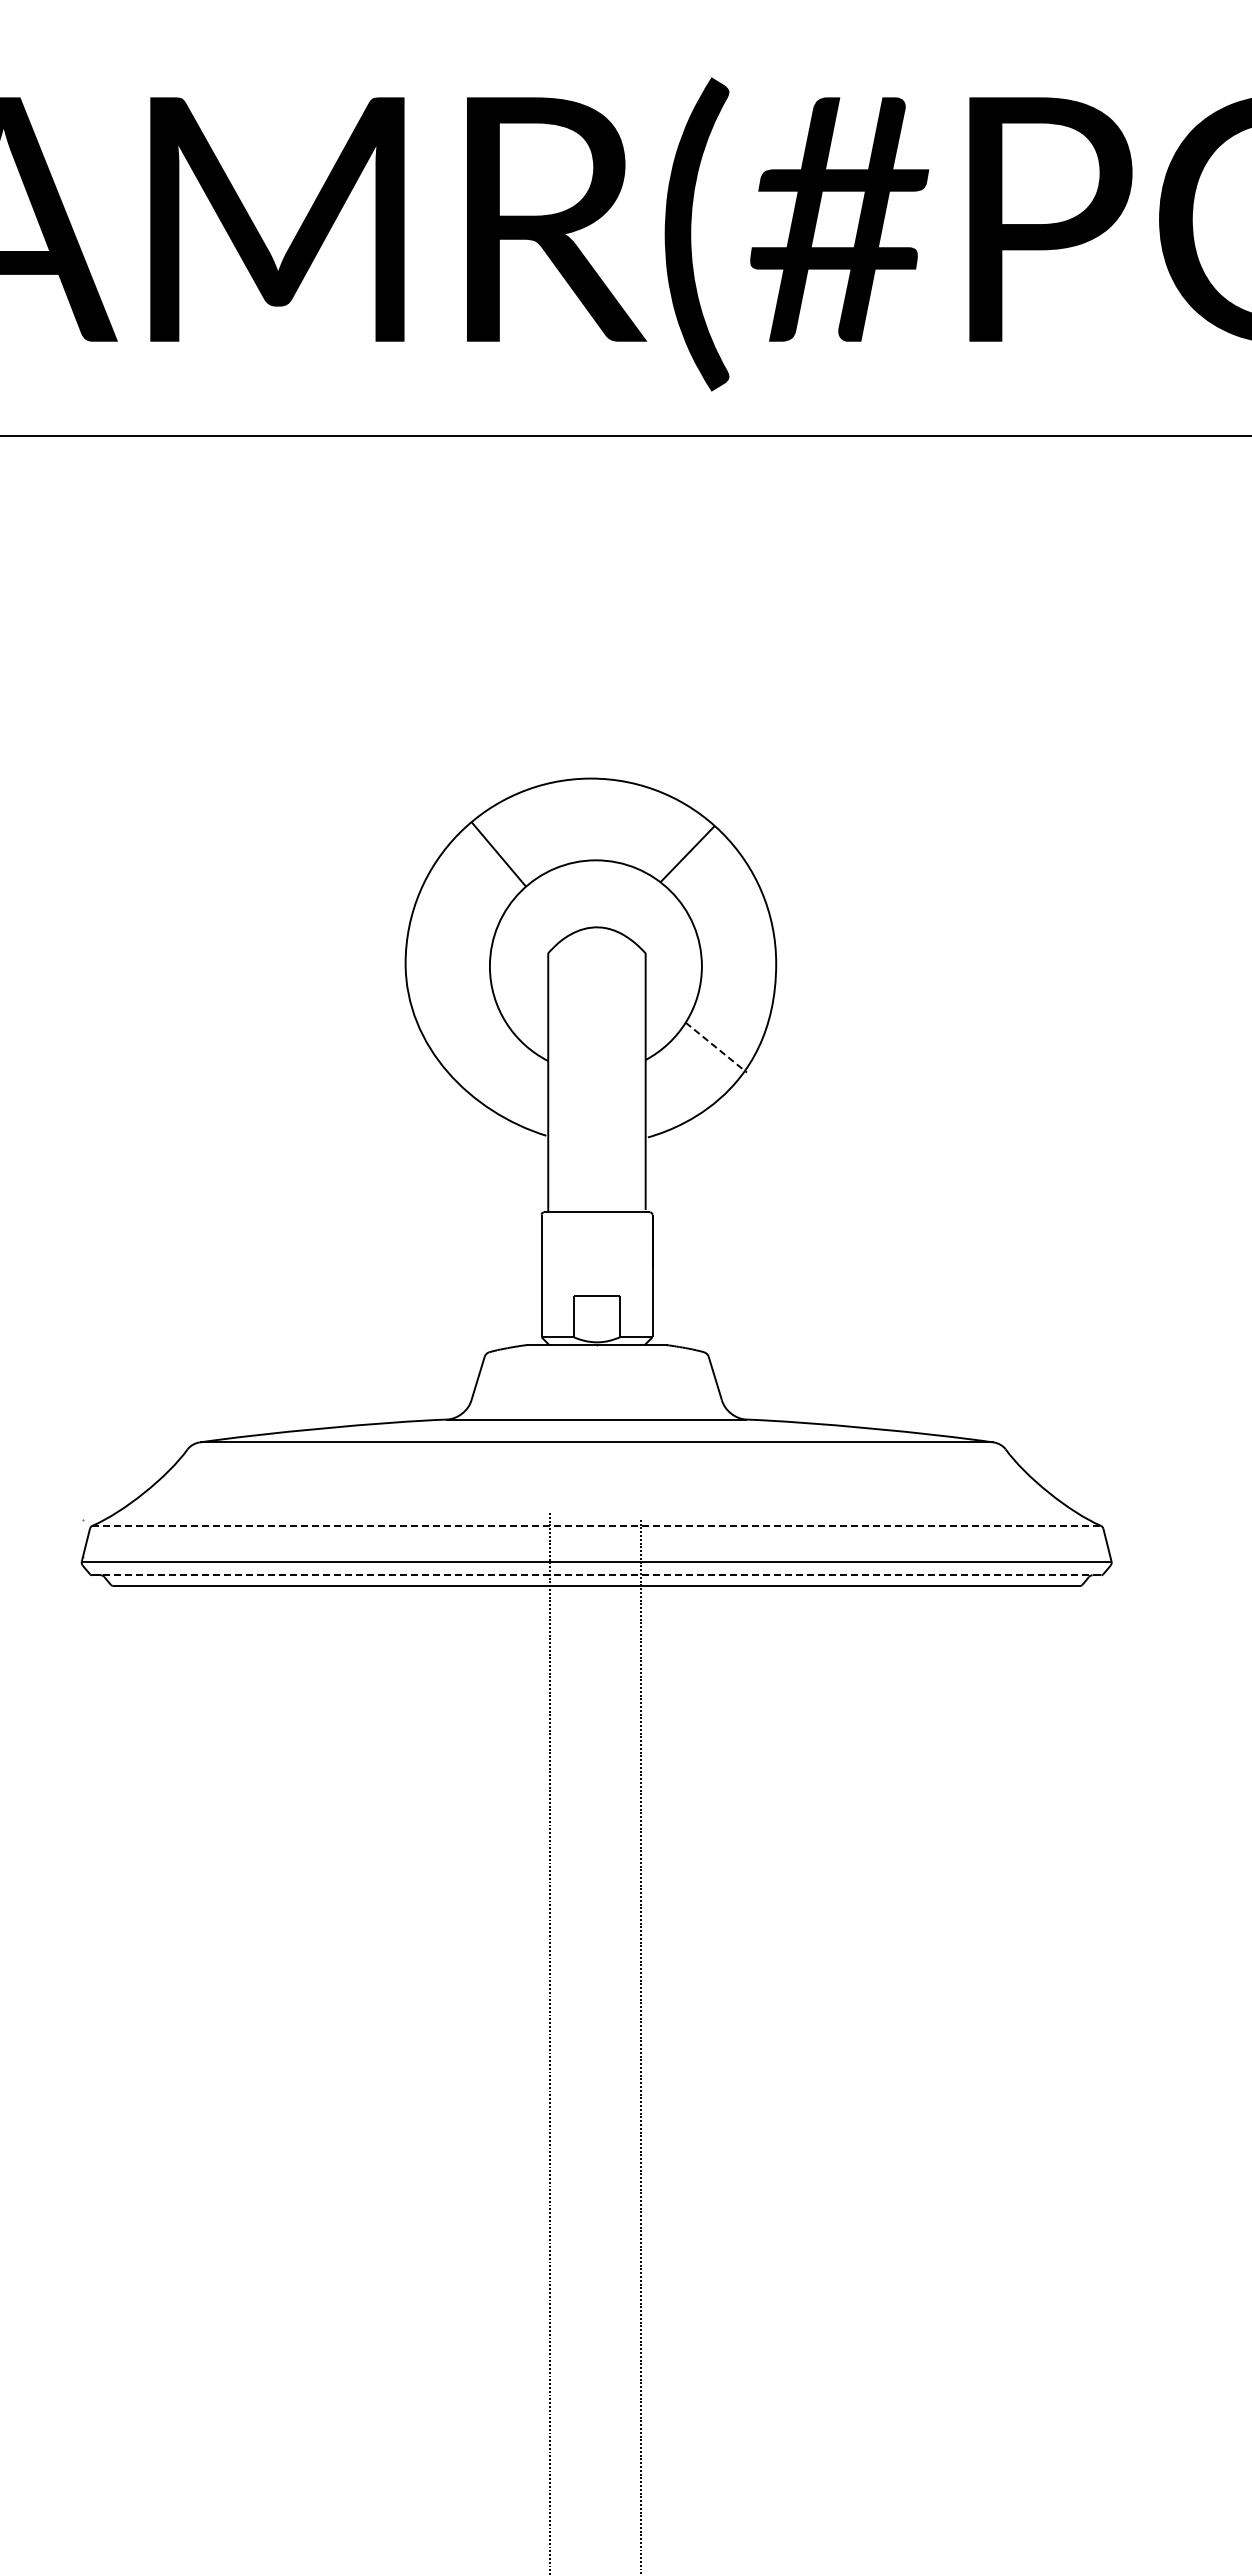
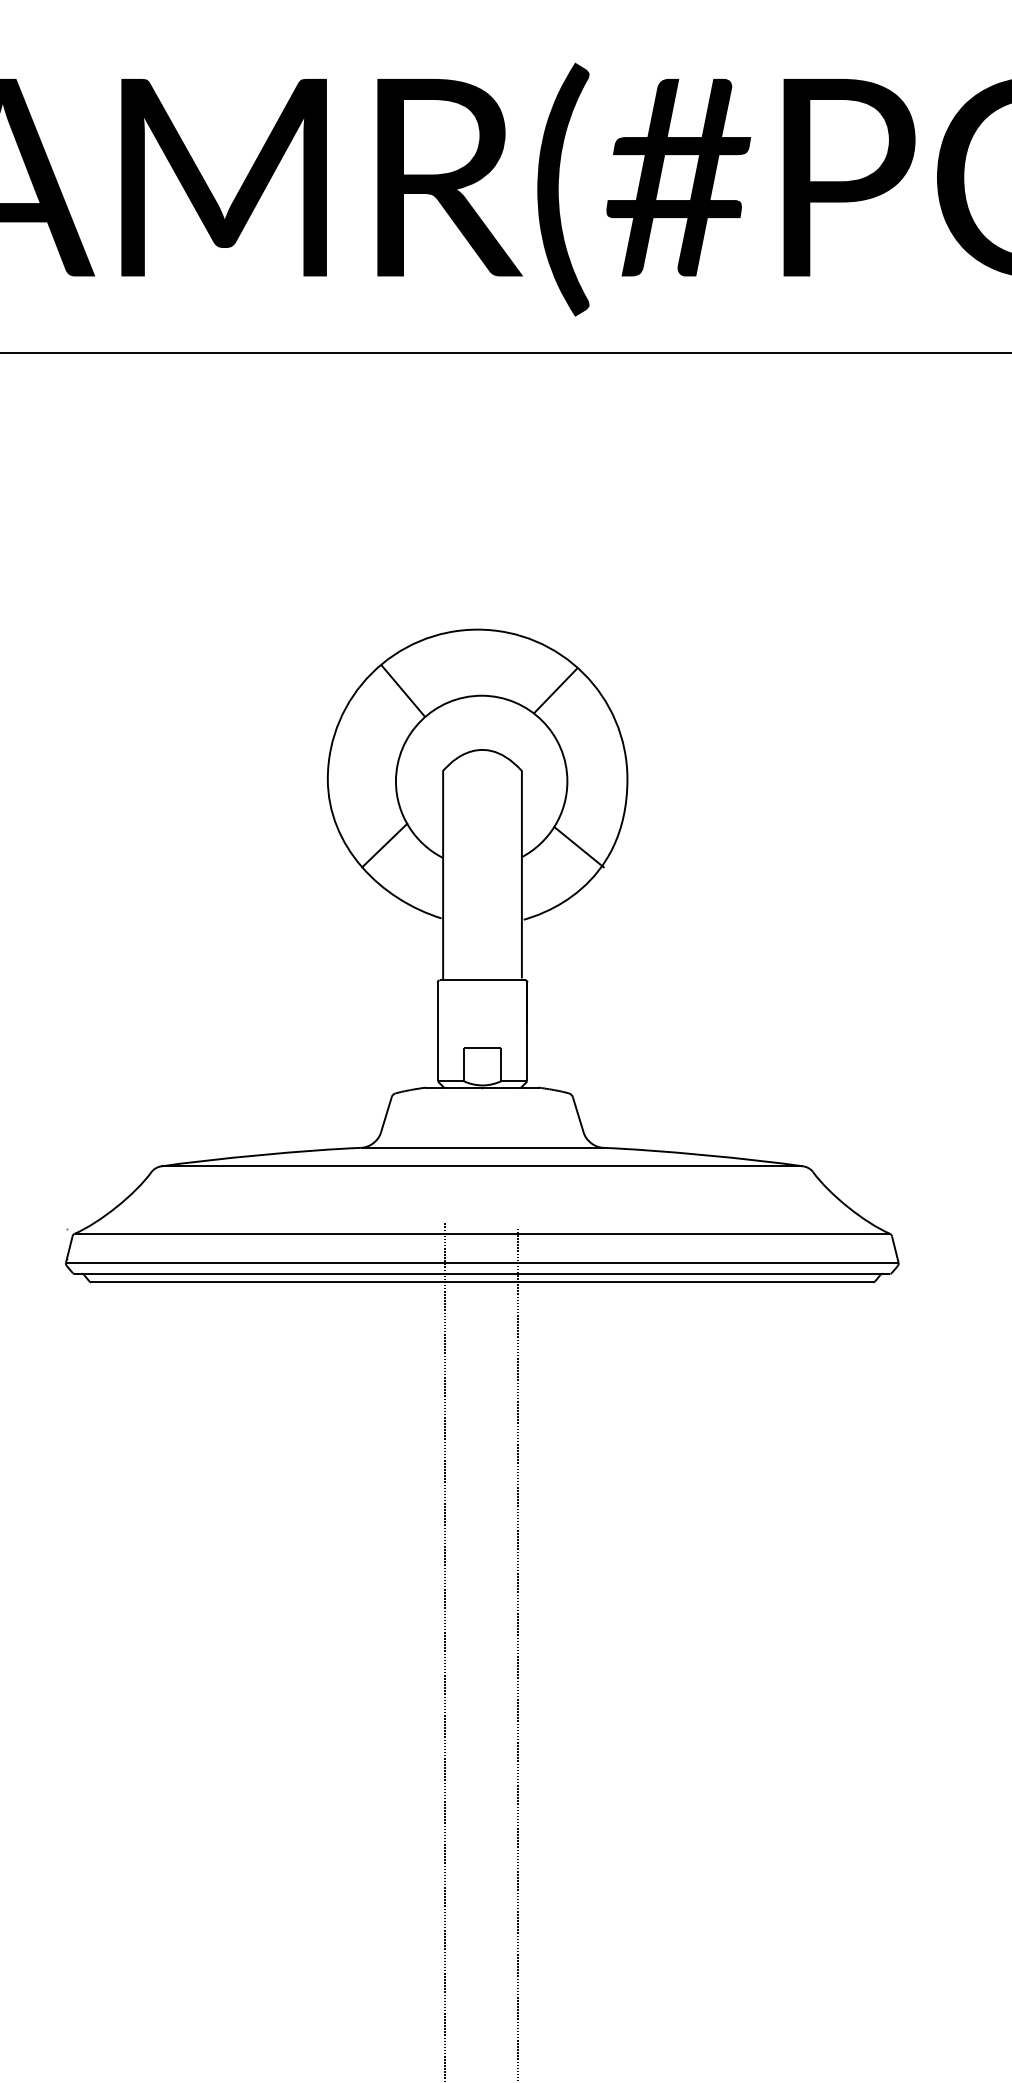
line: (475, 1045) -> (384, 845), added
line: (716, 1047) -> (579, 847), dashed -> solid
line: (597, 1525) -> (482, 1233), dashed -> solid
line: (592, 1575) -> (478, 1273), dashed -> solid

